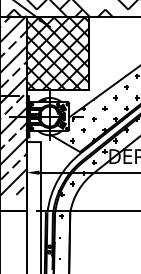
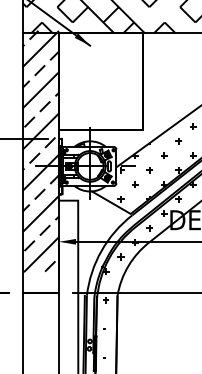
hatch: (57, 53) -> (100, 81), removed

